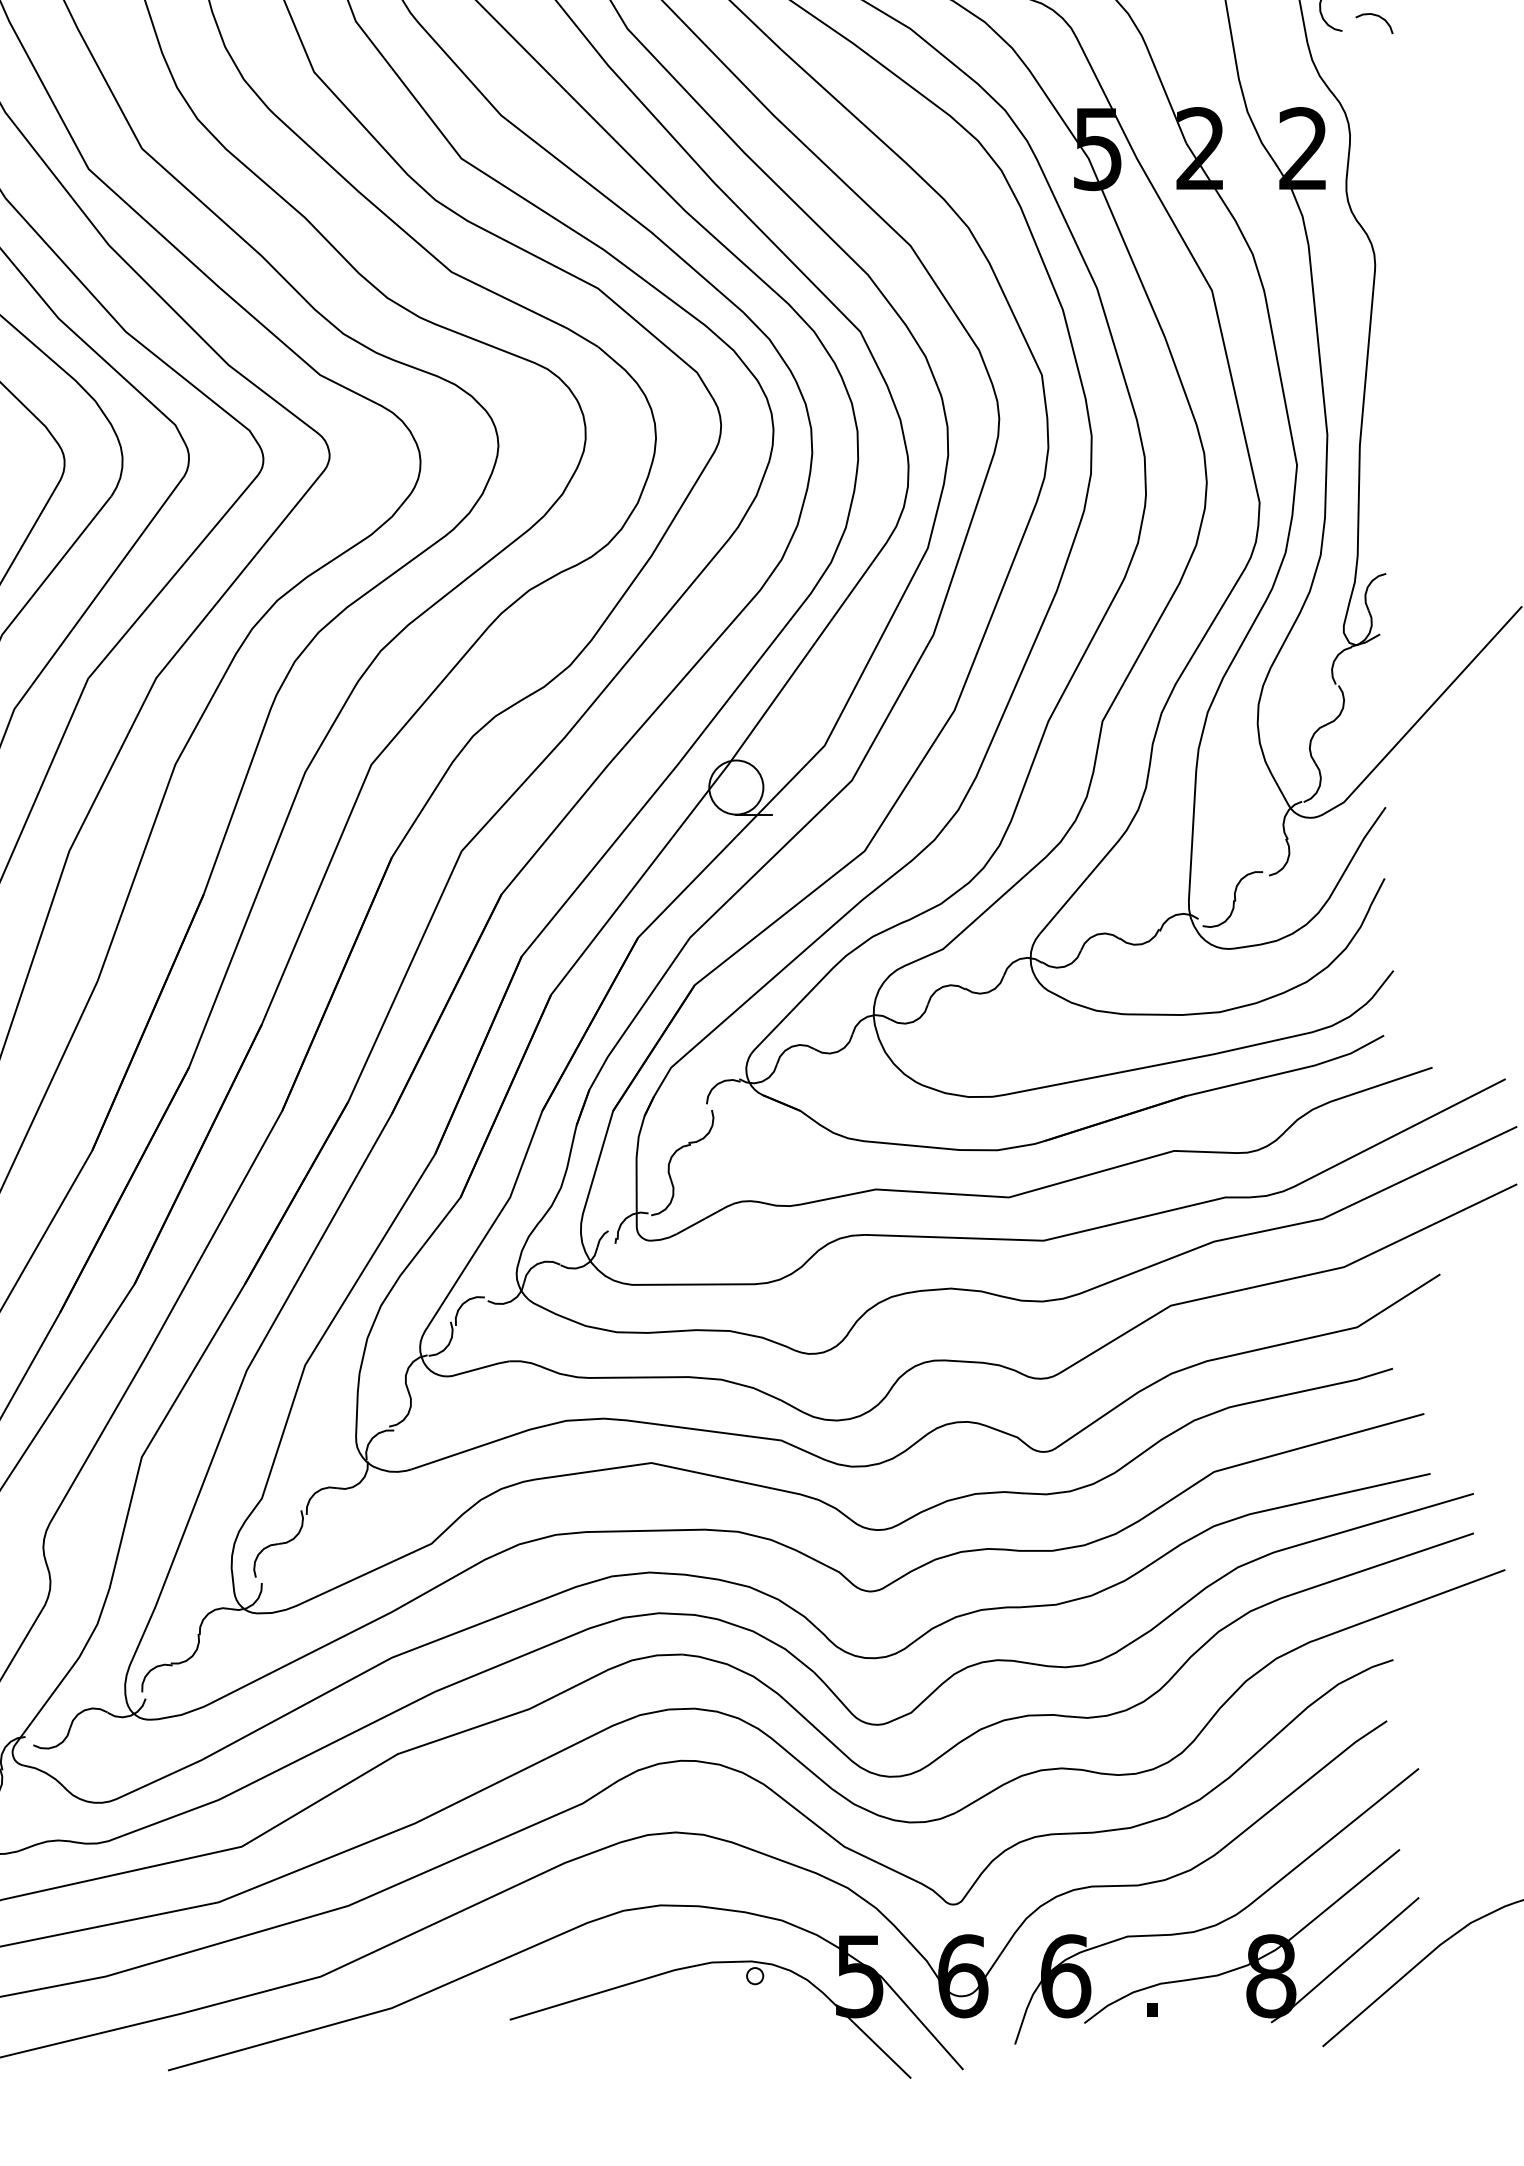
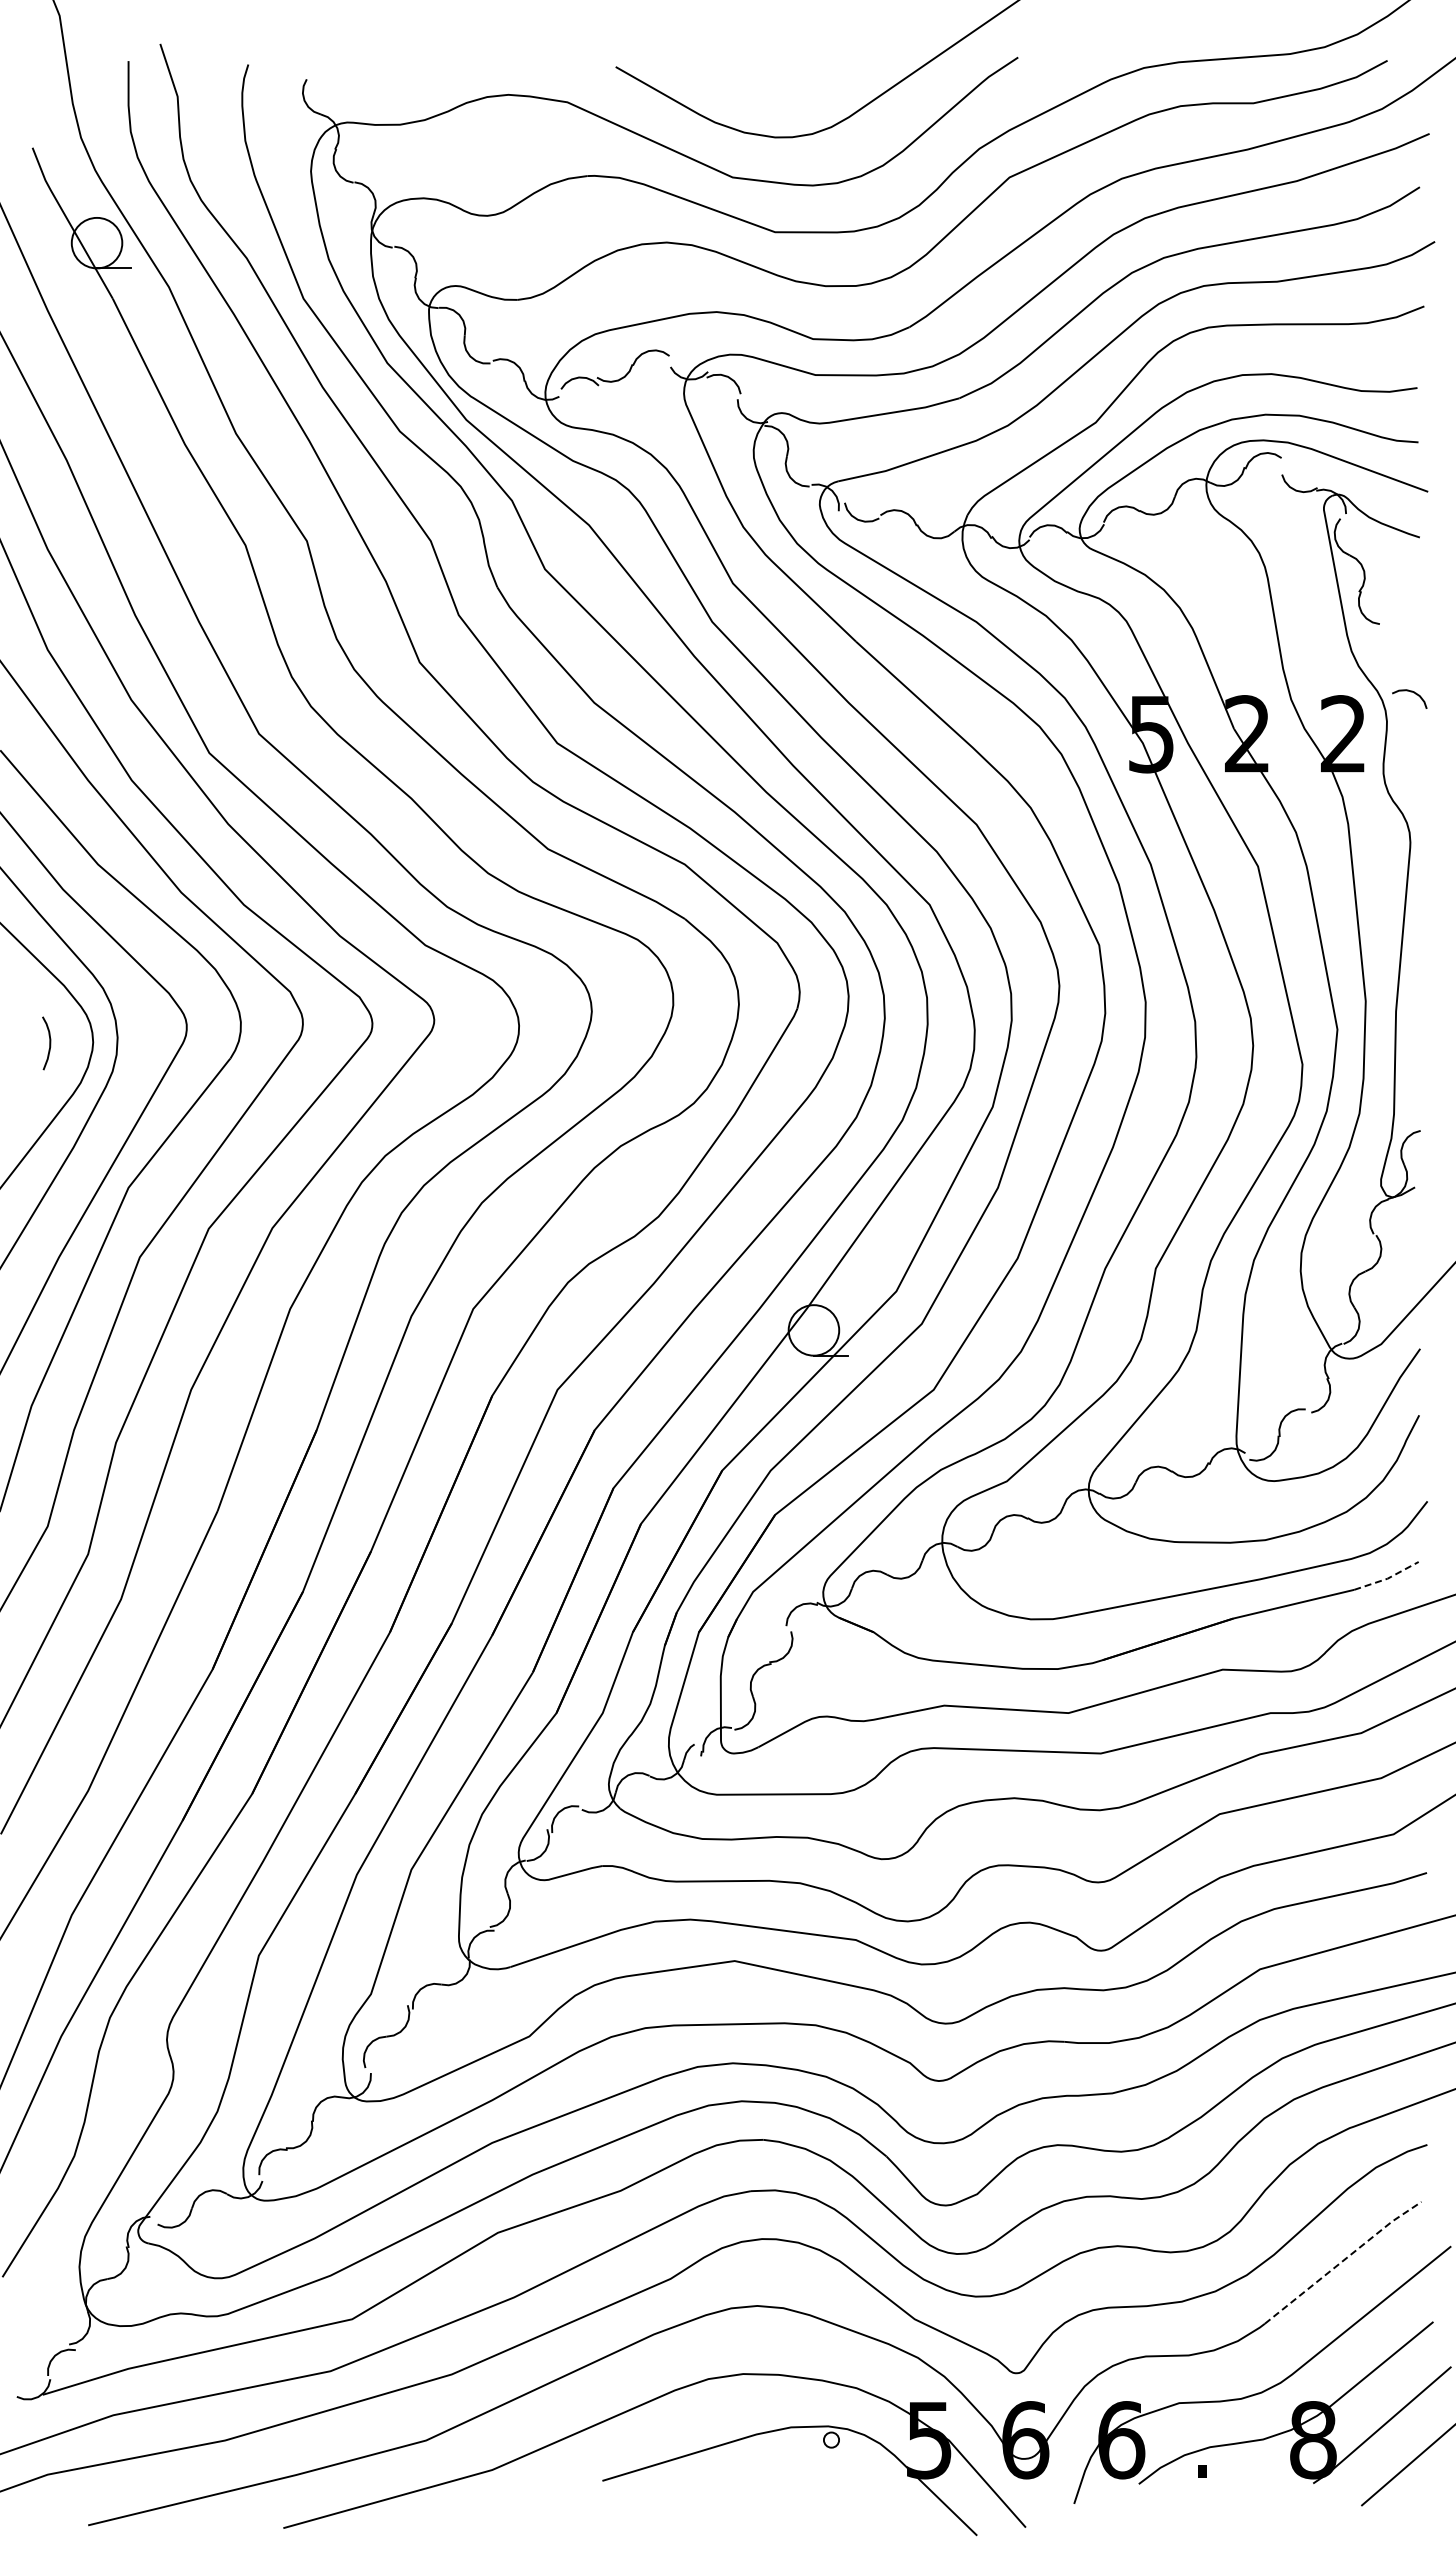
curve: (1375, 16) -> (1410, 692), moved
line: (1350, 1053) -> (1387, 1578), solid -> dashed
line: (1303, 1783) -> (1343, 2260), solid -> dashed

